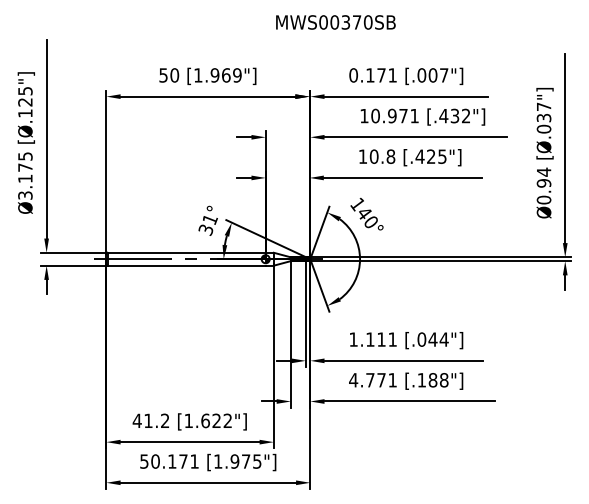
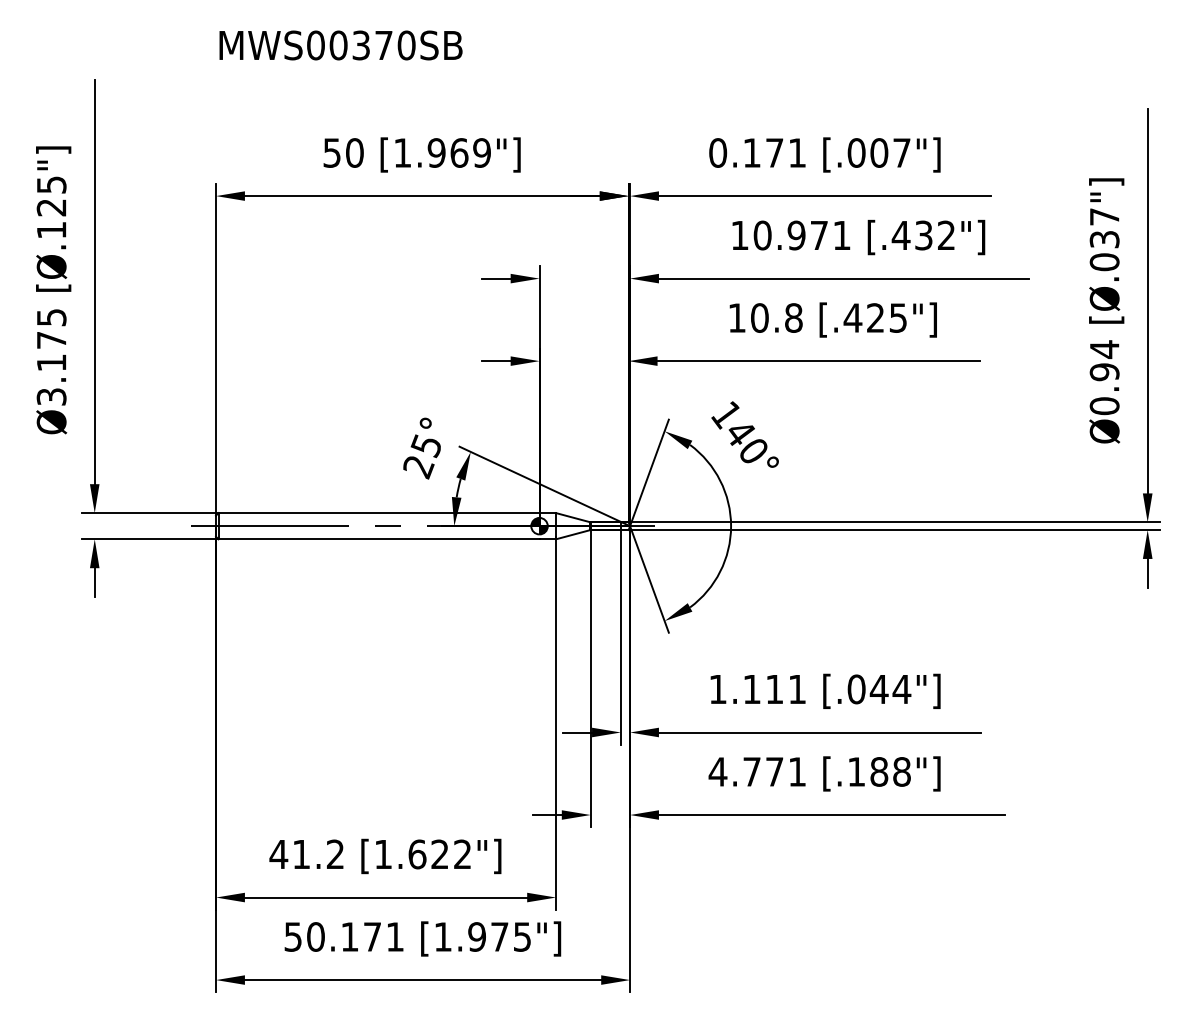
text: (335, 22) -> (340, 45), moved
text: (207, 225) -> (421, 457), 31° -> 25°

